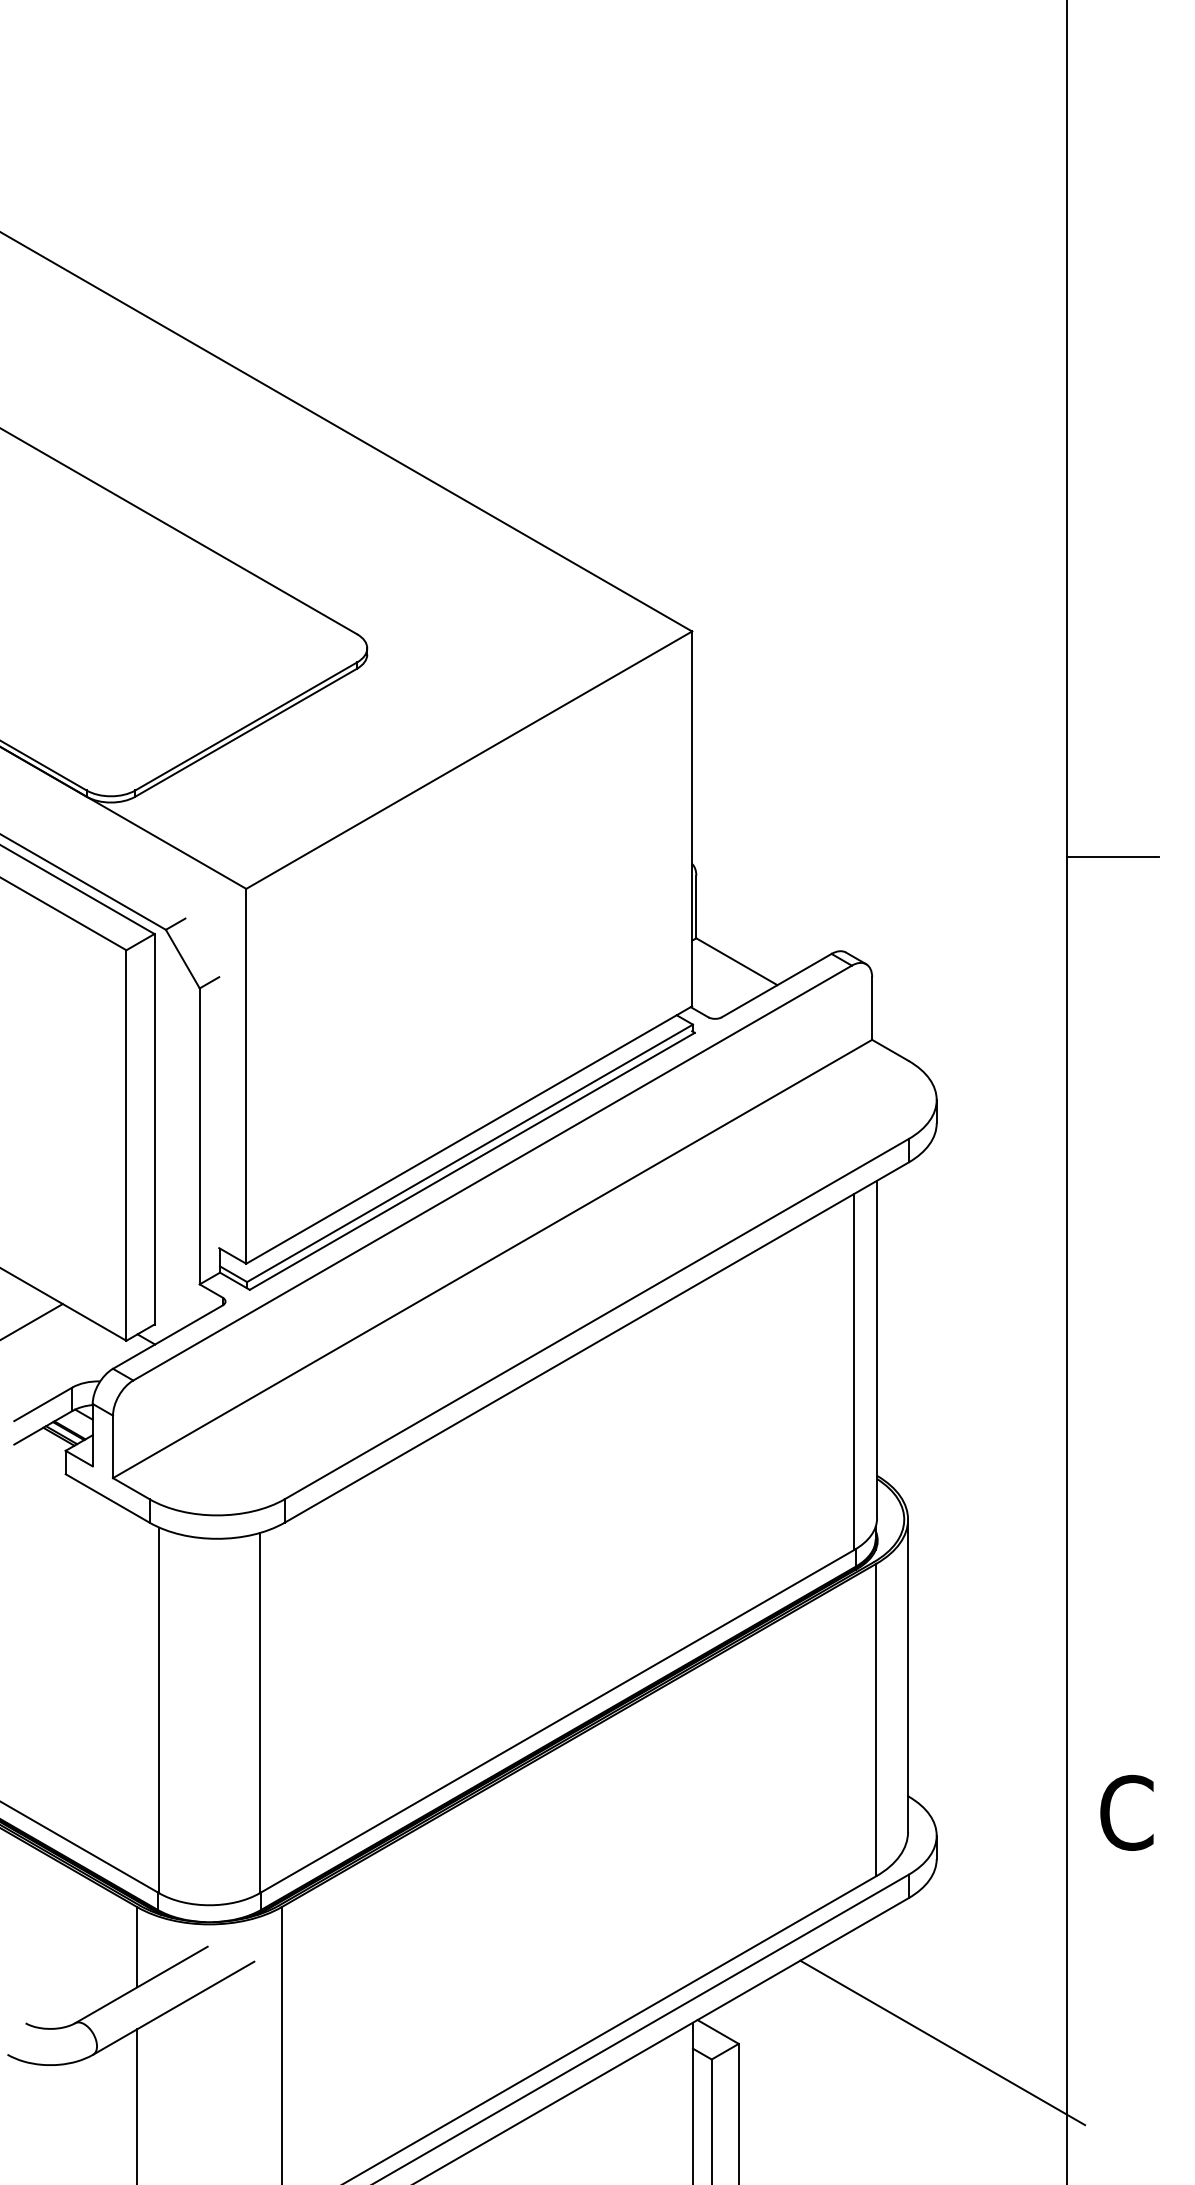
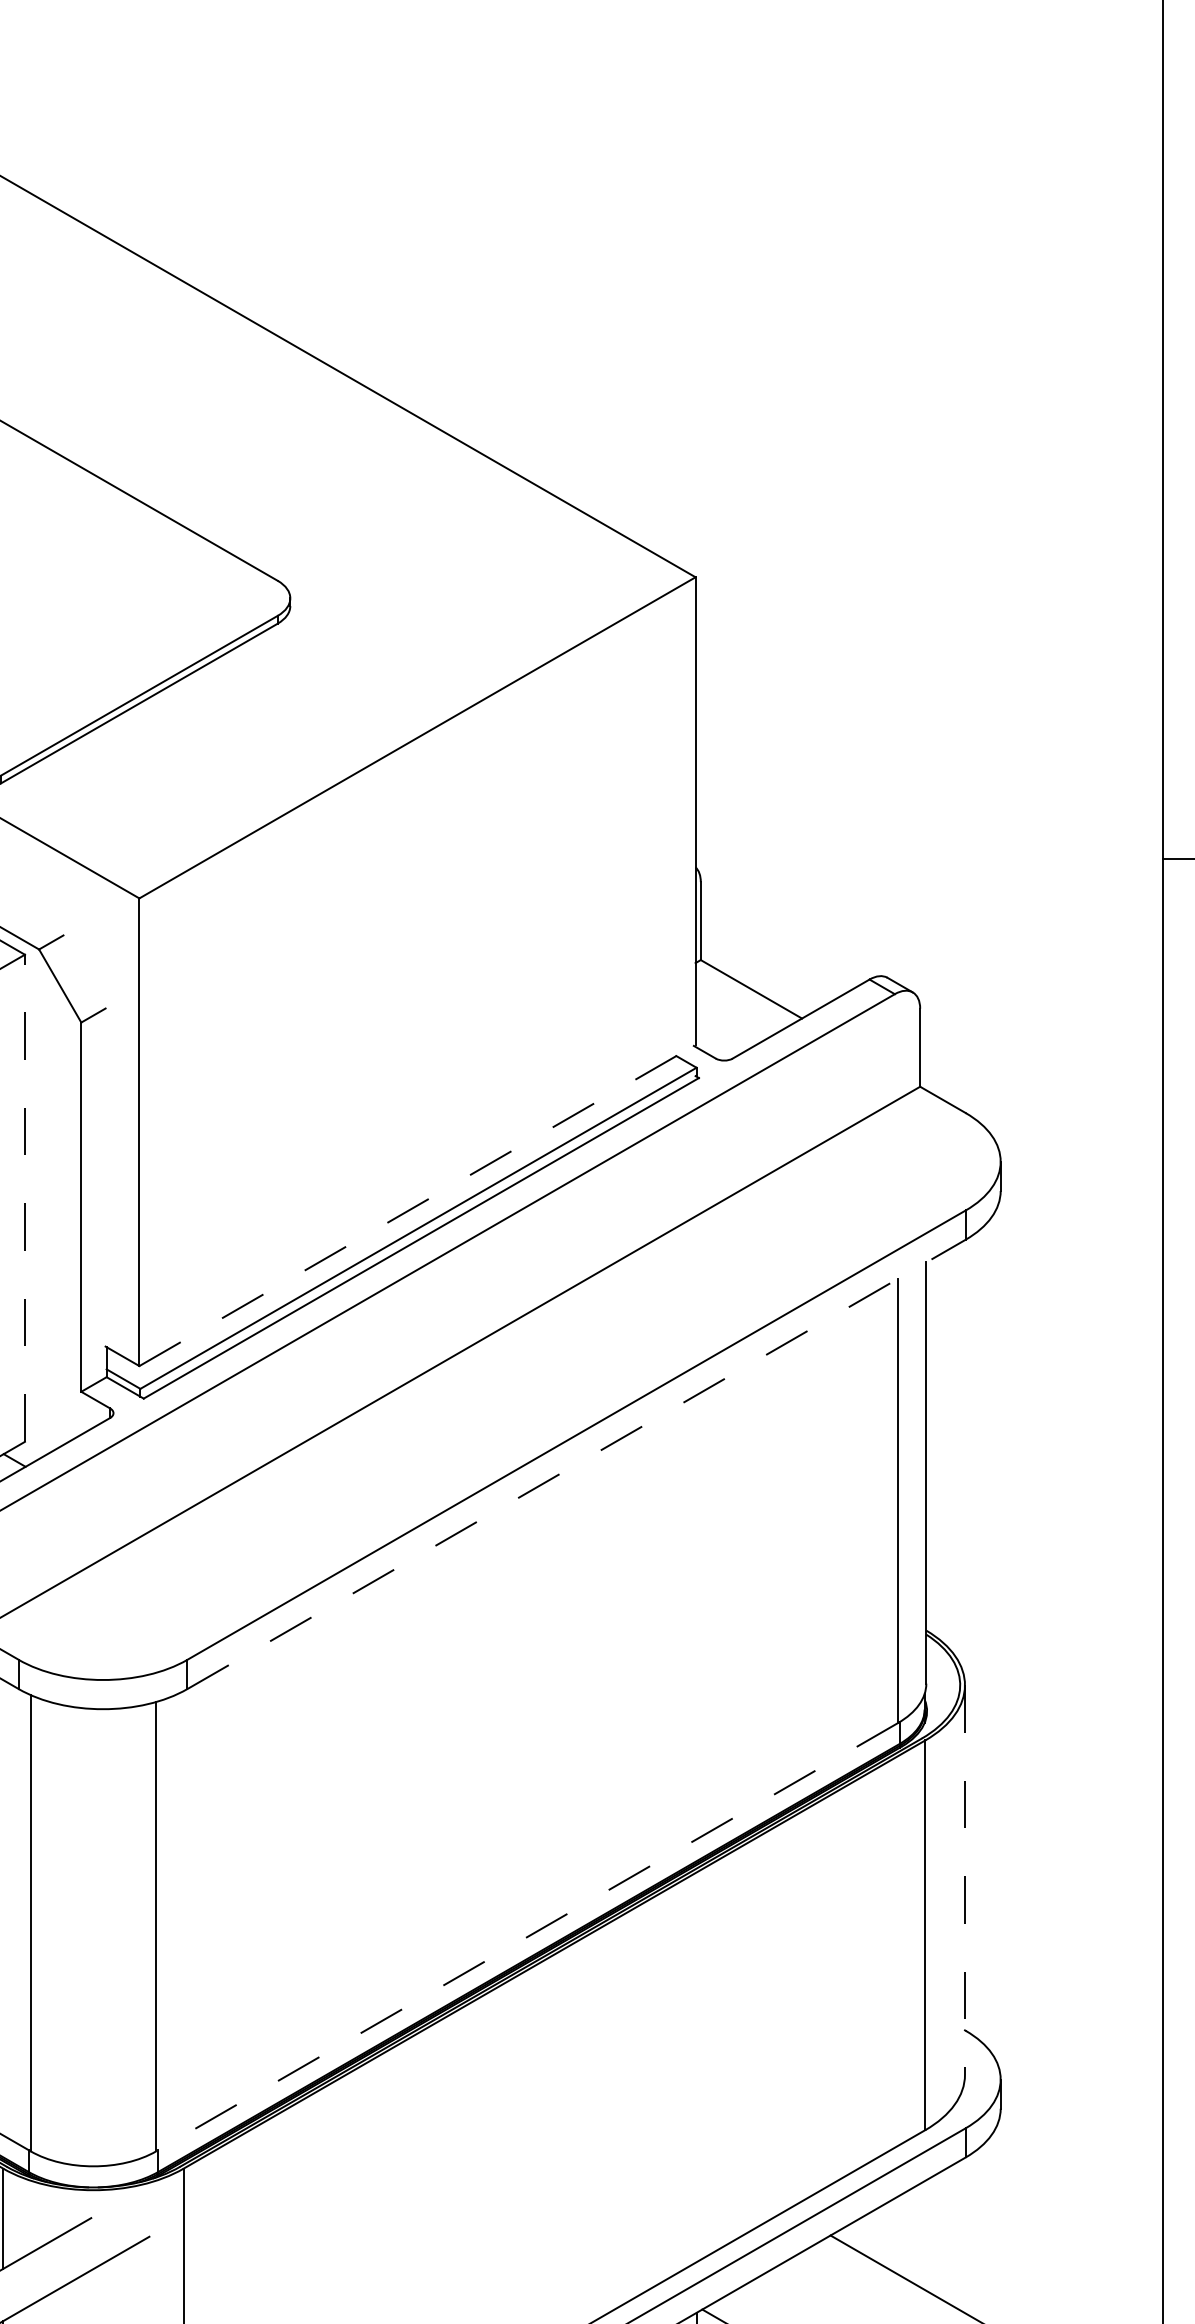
line: (154, 1128) -> (24, 1197), solid -> dashed
line: (469, 1134) -> (417, 1204), solid -> dashed
line: (597, 1342) -> (577, 1464), solid -> dashed
line: (908, 1676) -> (965, 1880), solid -> dashed
line: (556, 1721) -> (526, 1937), solid -> dashed

